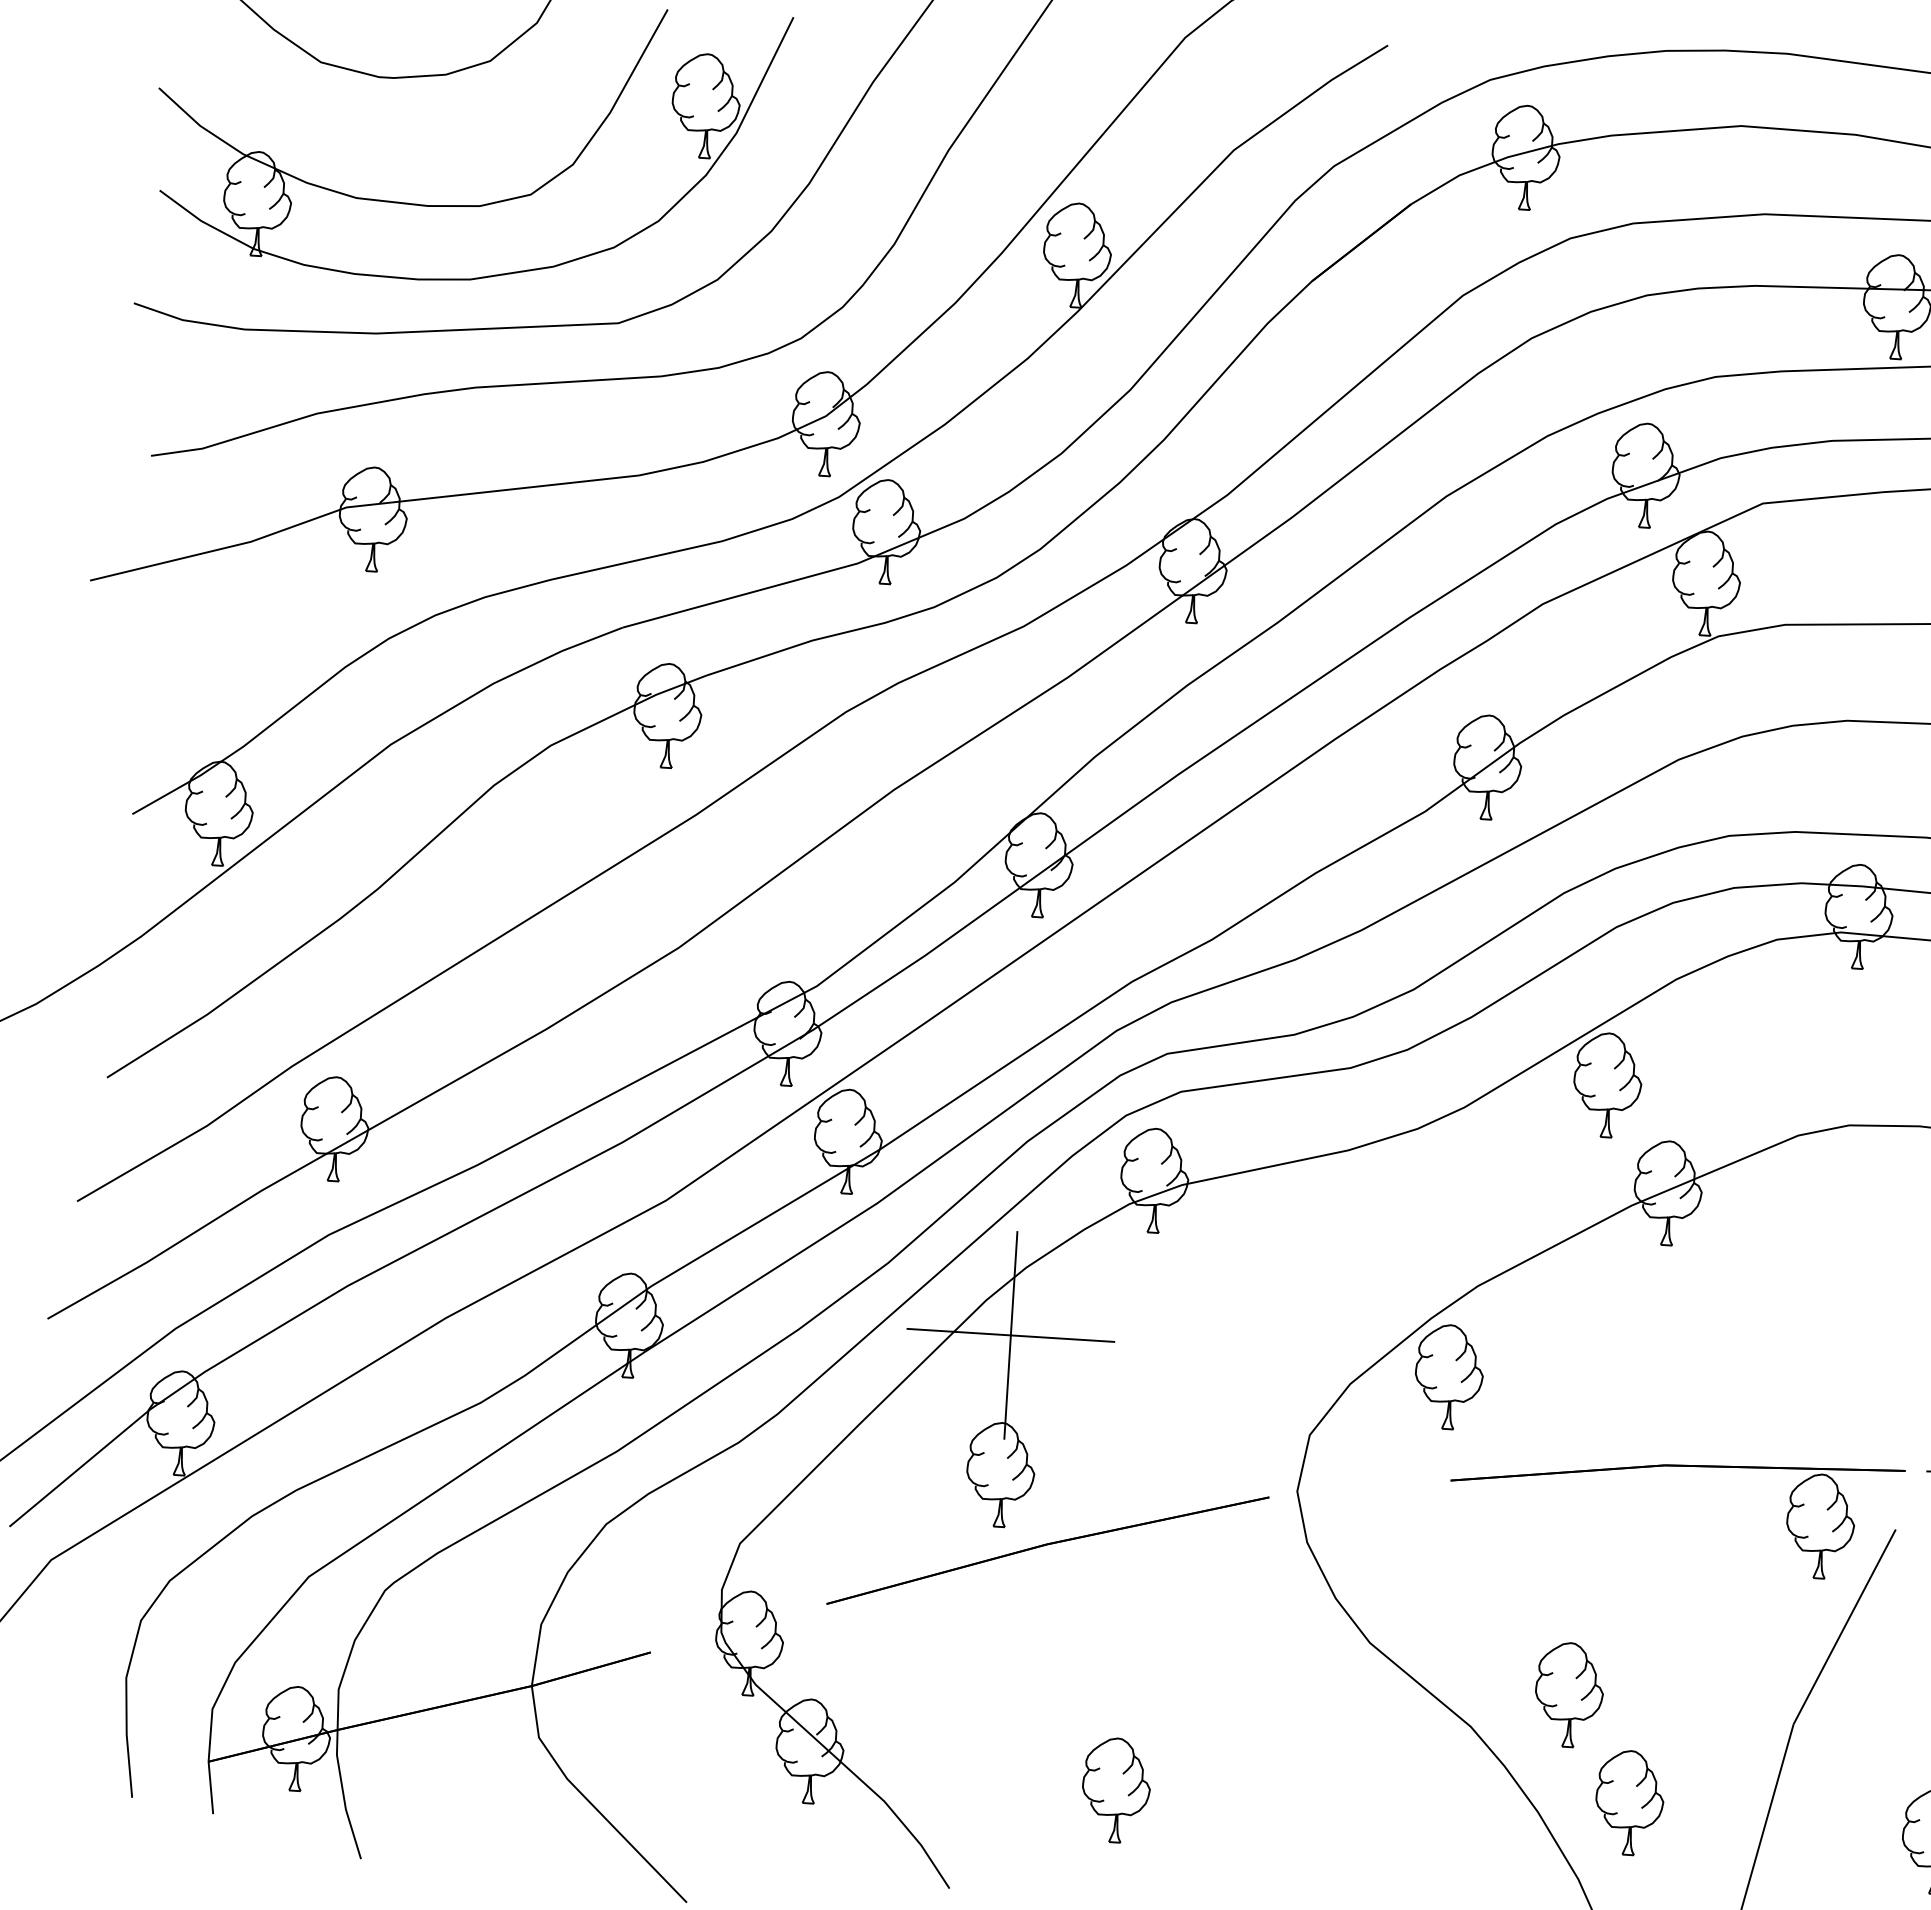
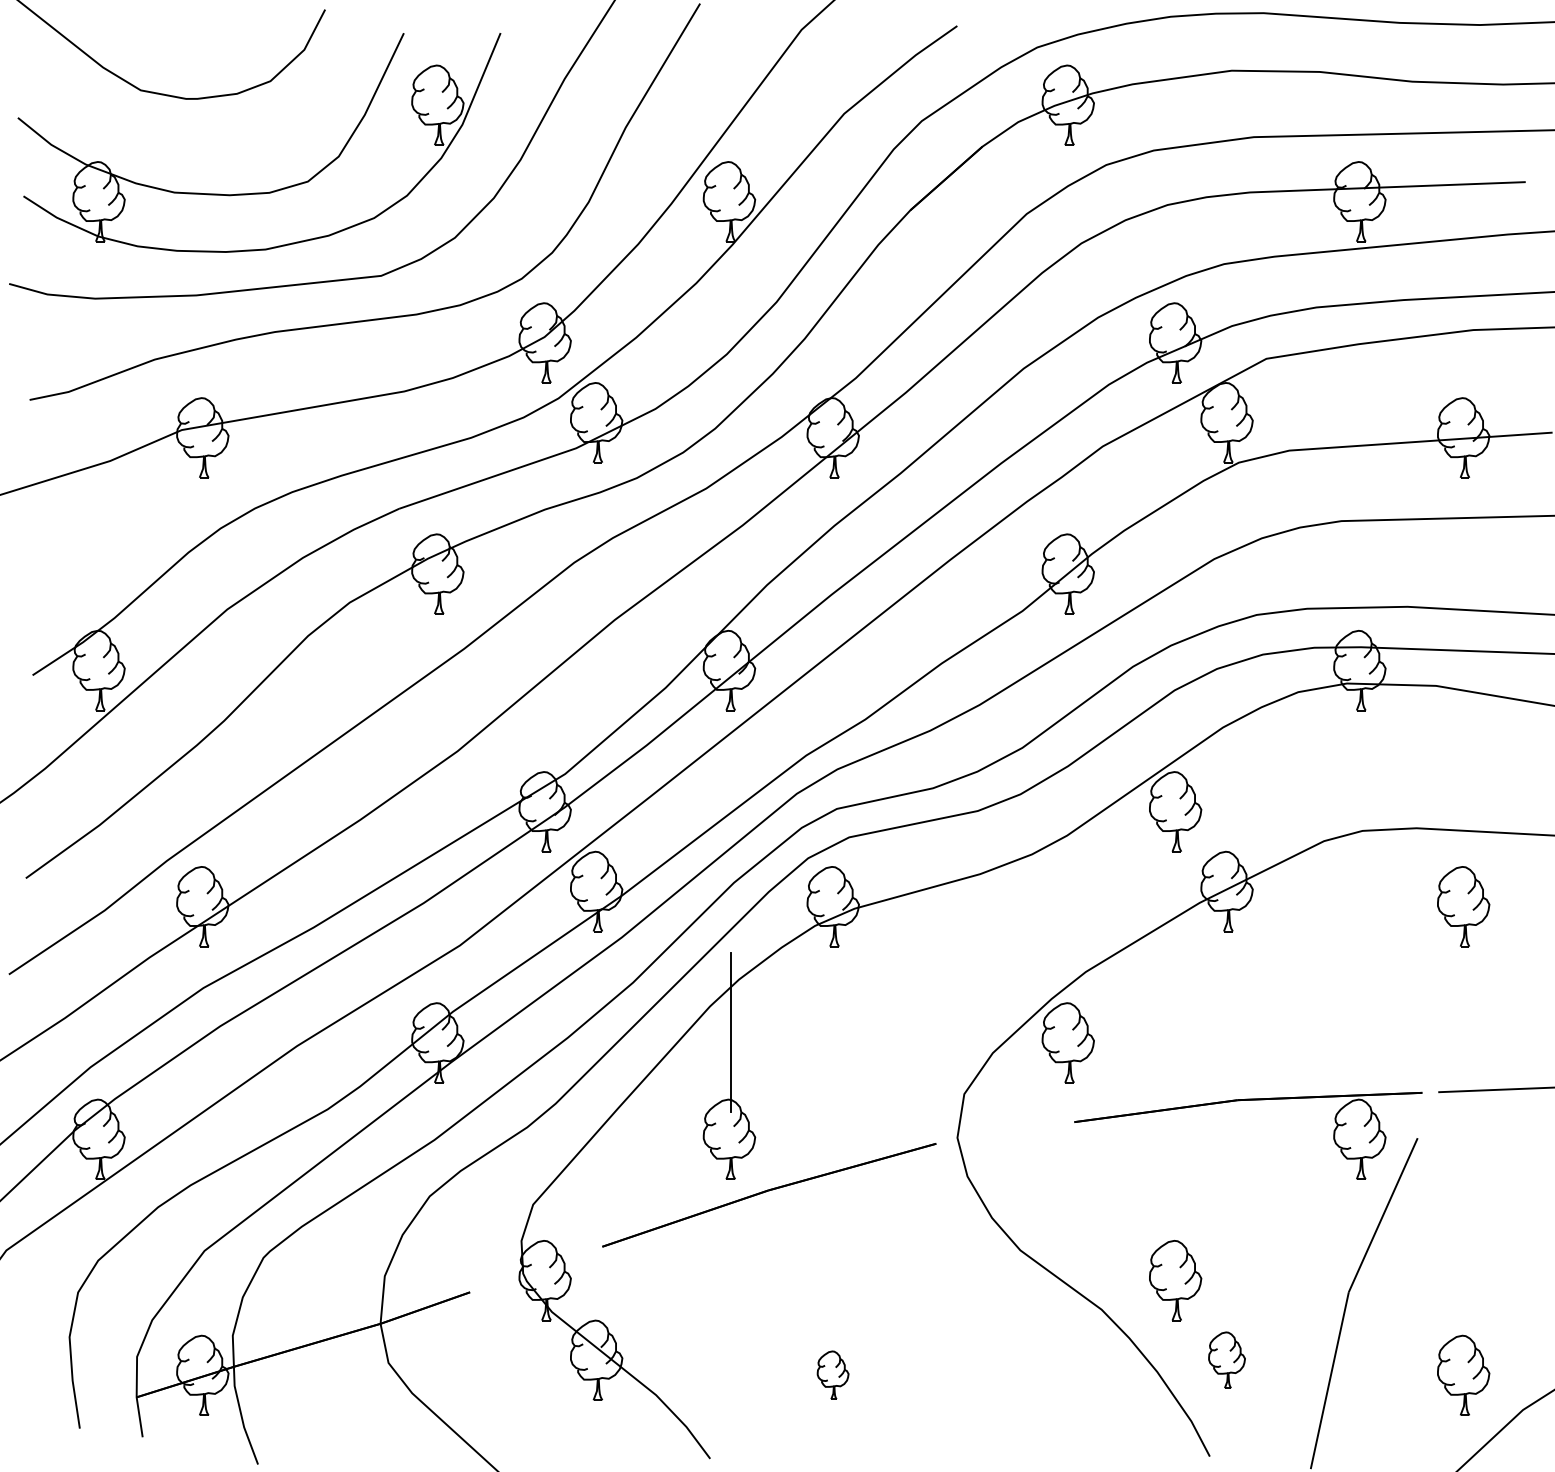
line: (1010, 1335) -> (730, 1032), removed
part: (1115, 1788) -> (832, 1374), size x0.6
part: (1629, 1801) -> (1226, 1359), size x0.7

